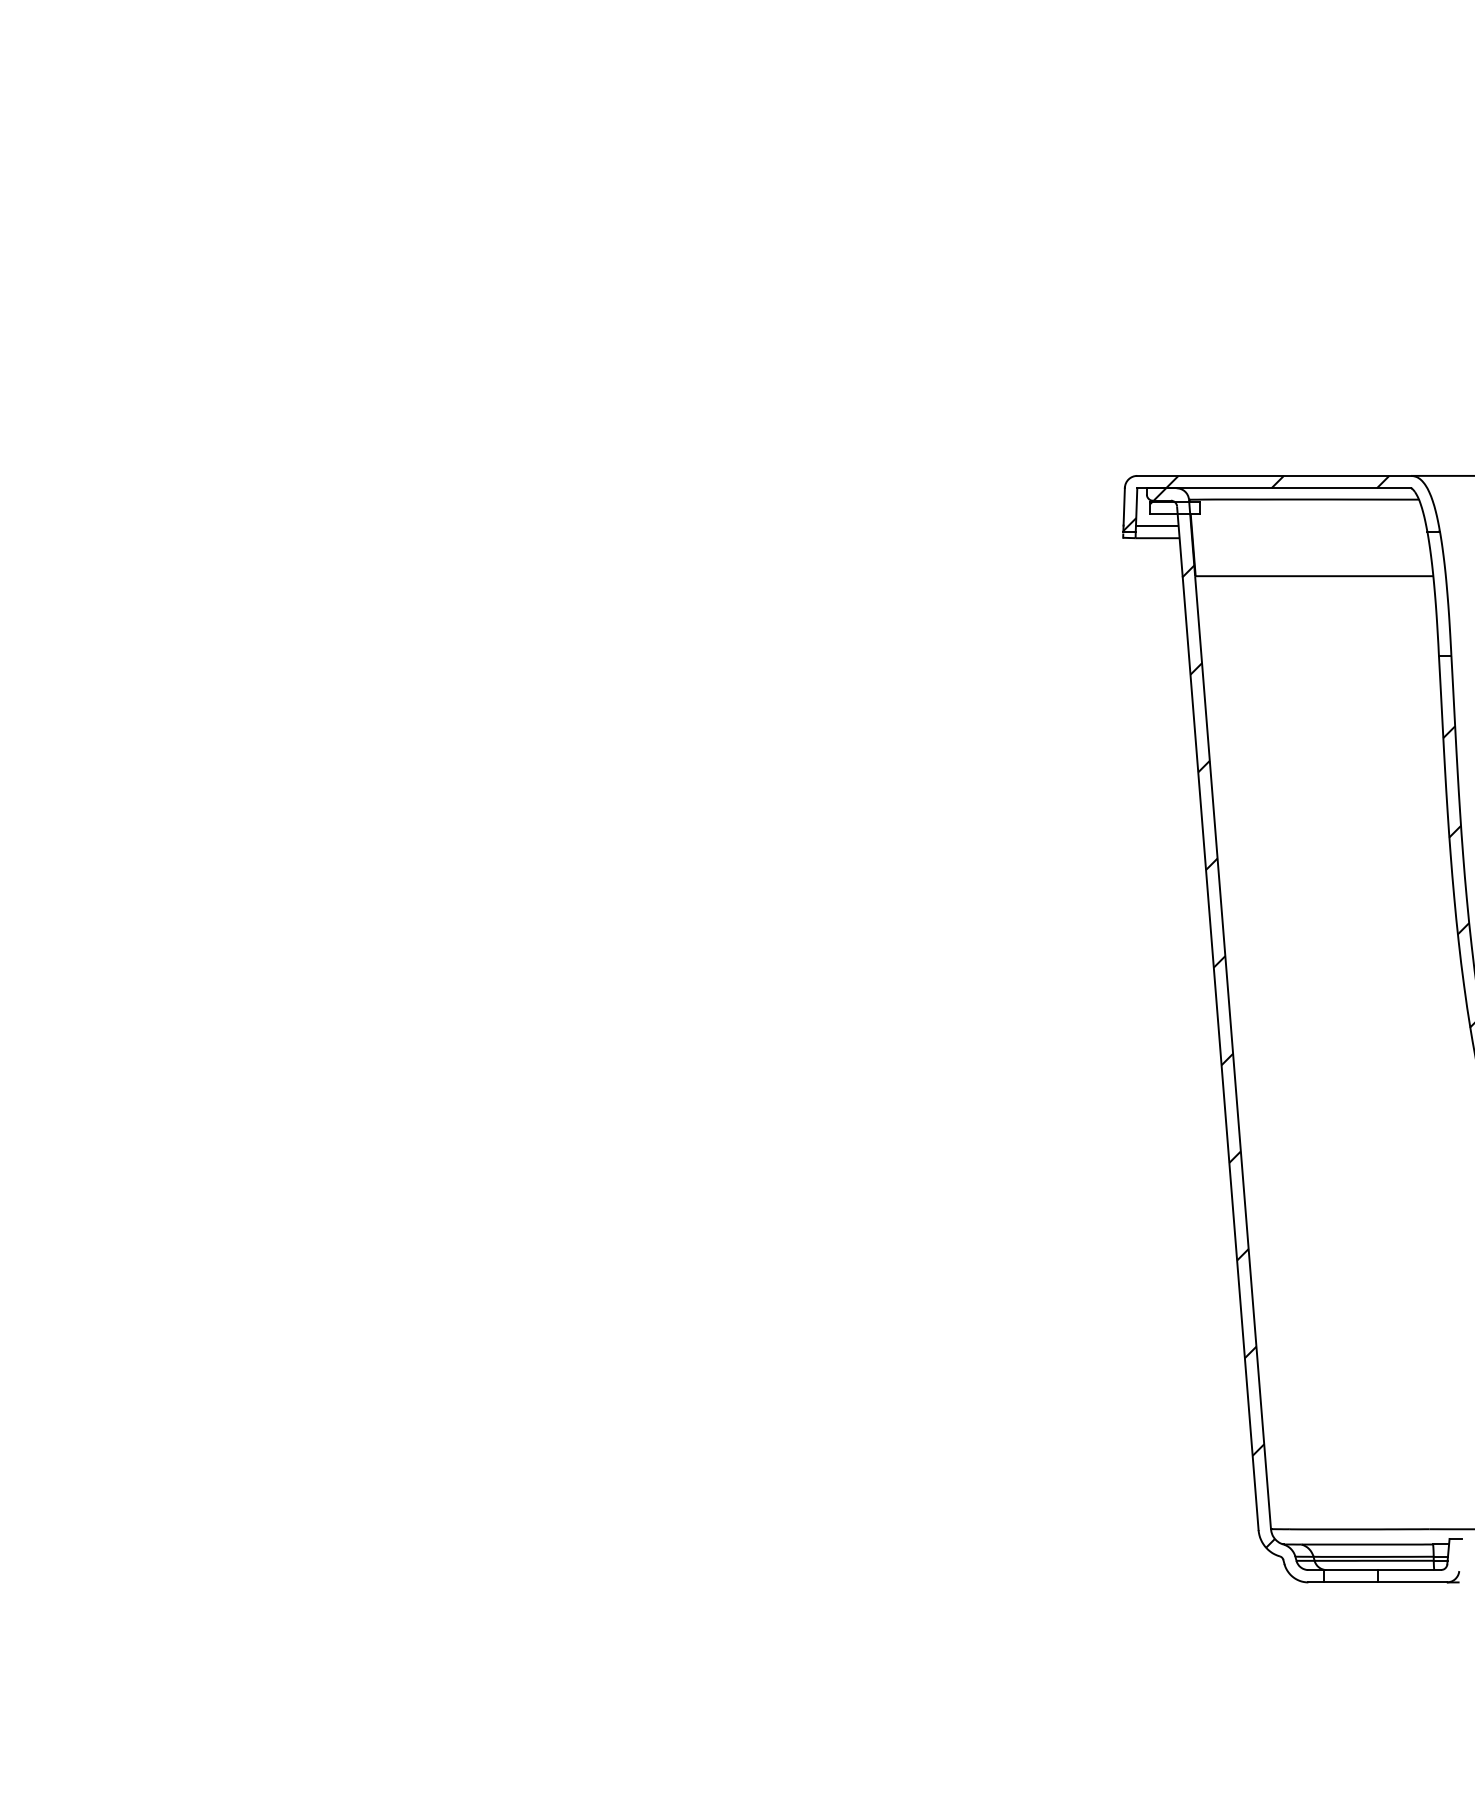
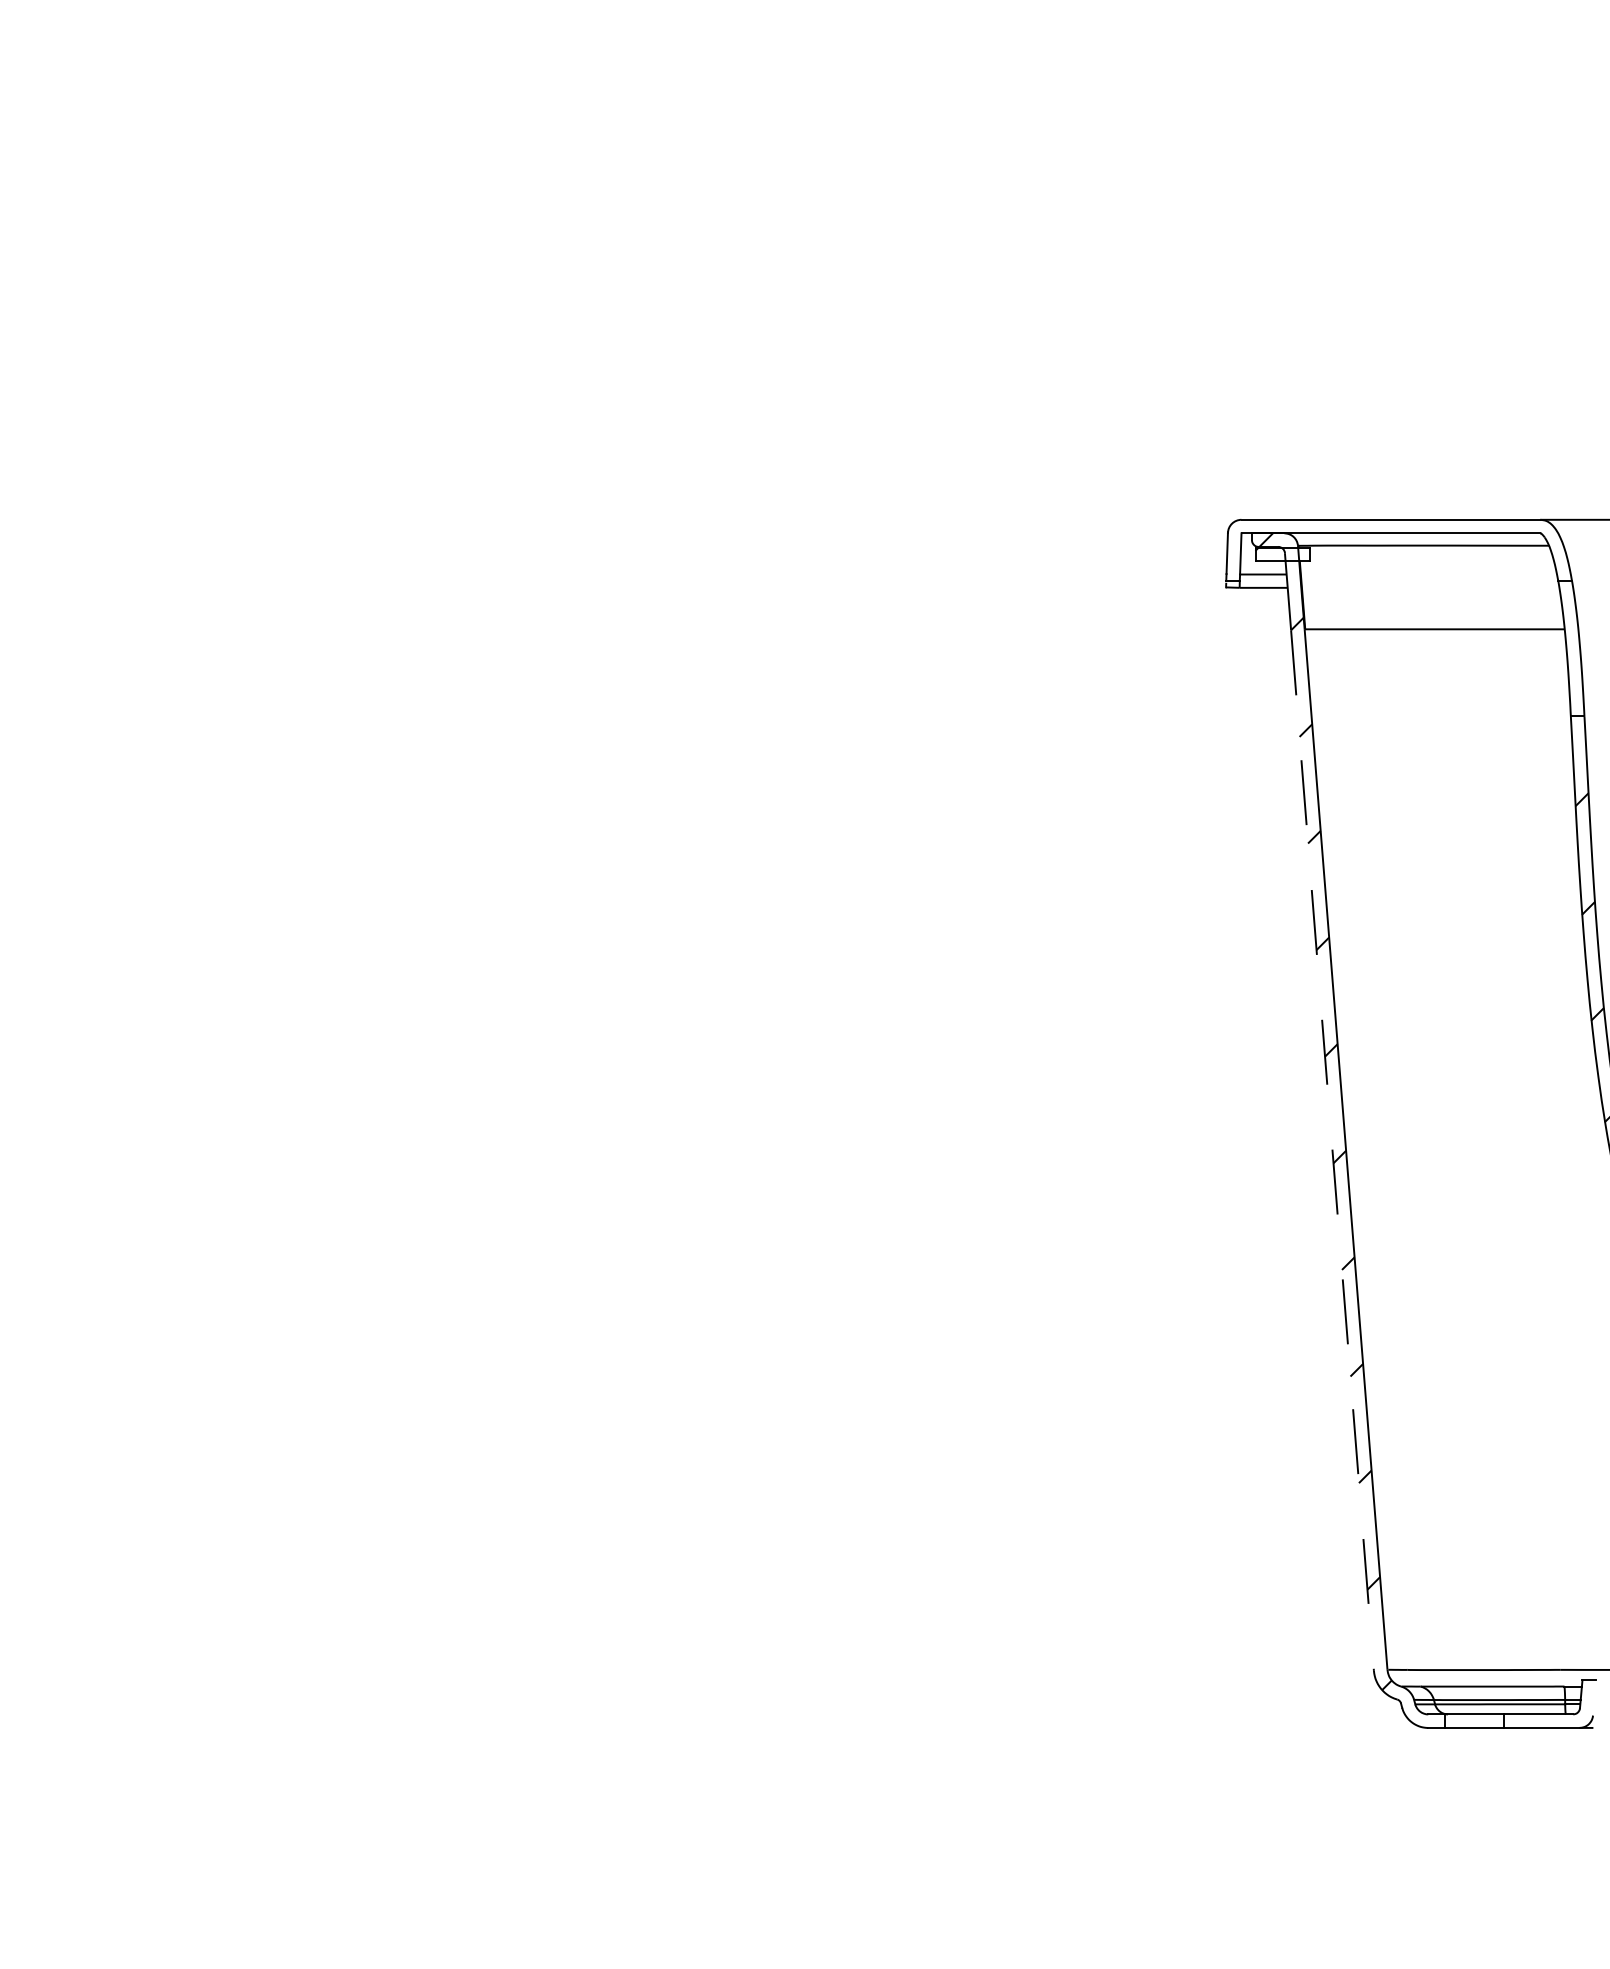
hatch: (1281, 503) -> (1398, 549), removed
line: (1220, 1053) -> (1332, 1150), solid -> dashed

